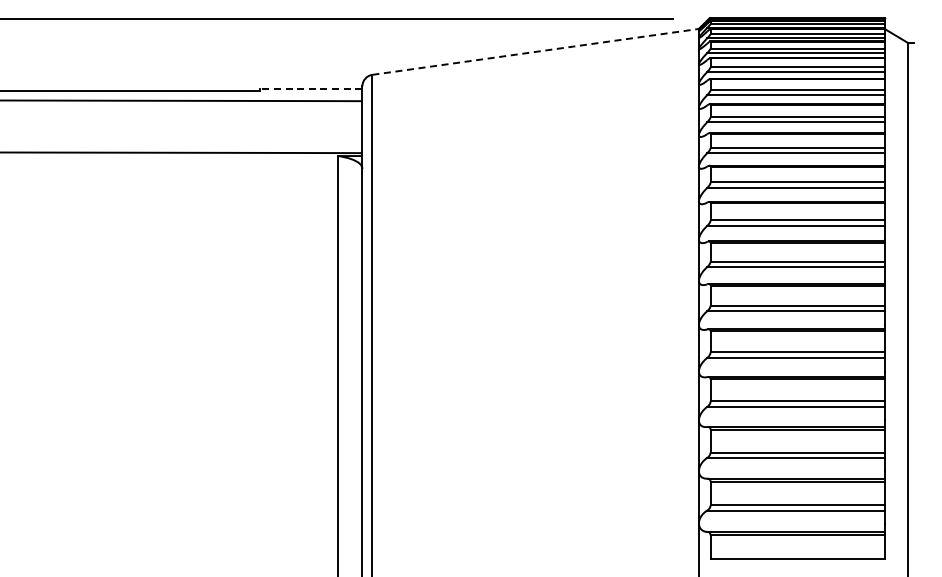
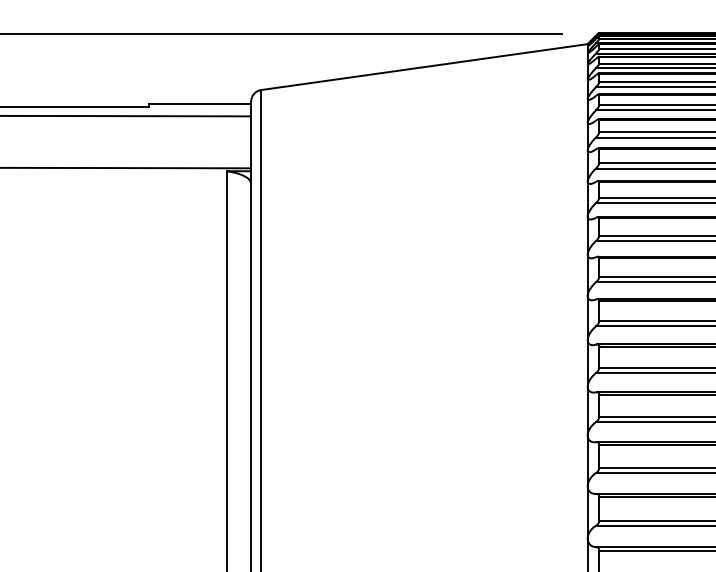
line: (535, 51) -> (424, 66), dashed -> solid
line: (310, 88) -> (199, 103), dashed -> solid

